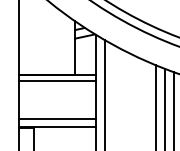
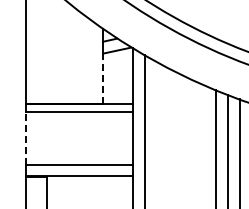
line: (74, 56) -> (103, 78), solid -> dashed
line: (19, 100) -> (26, 138), solid -> dashed

